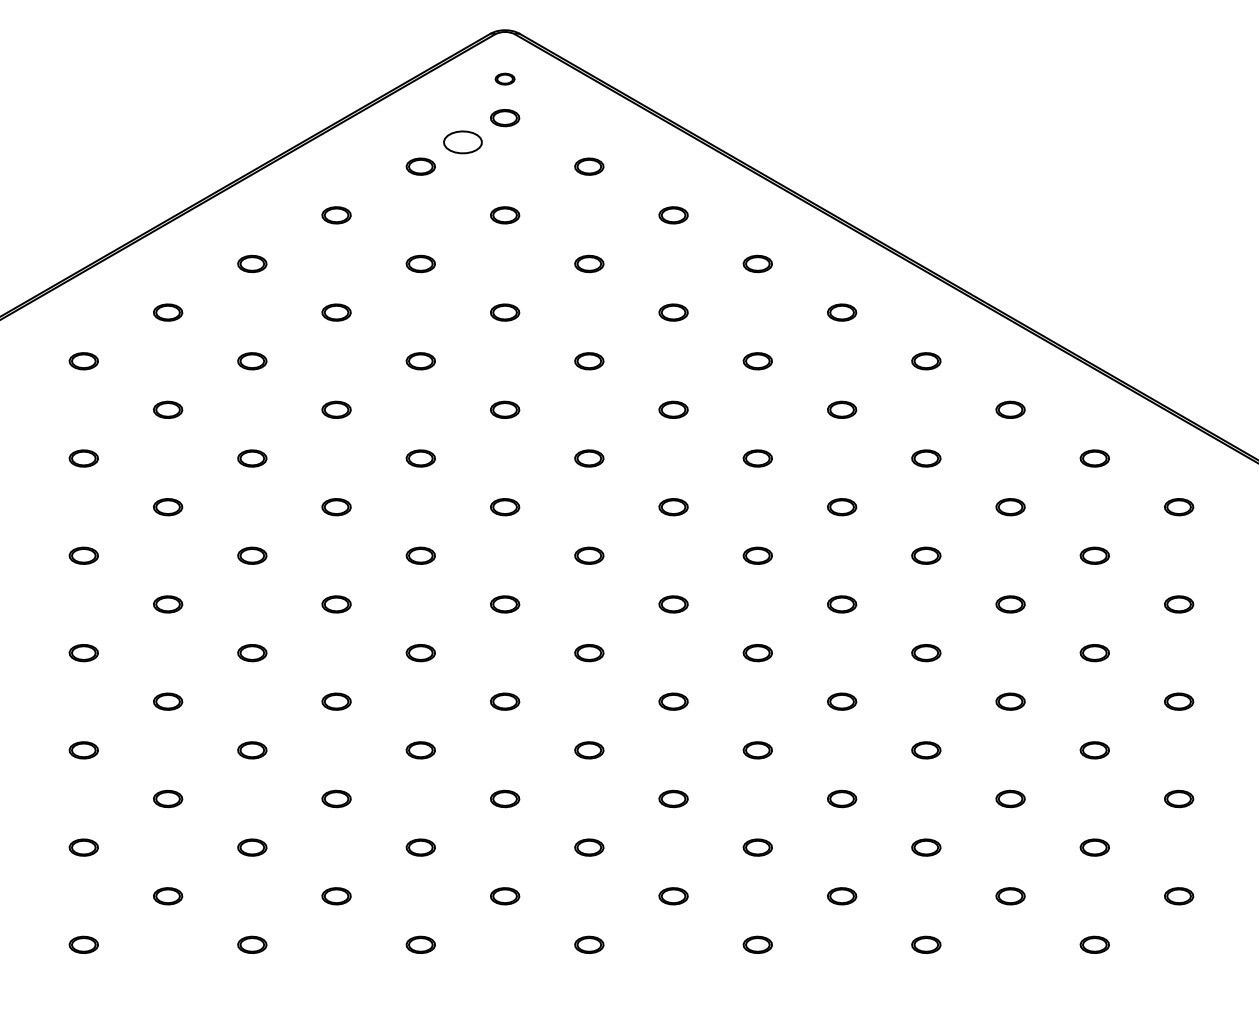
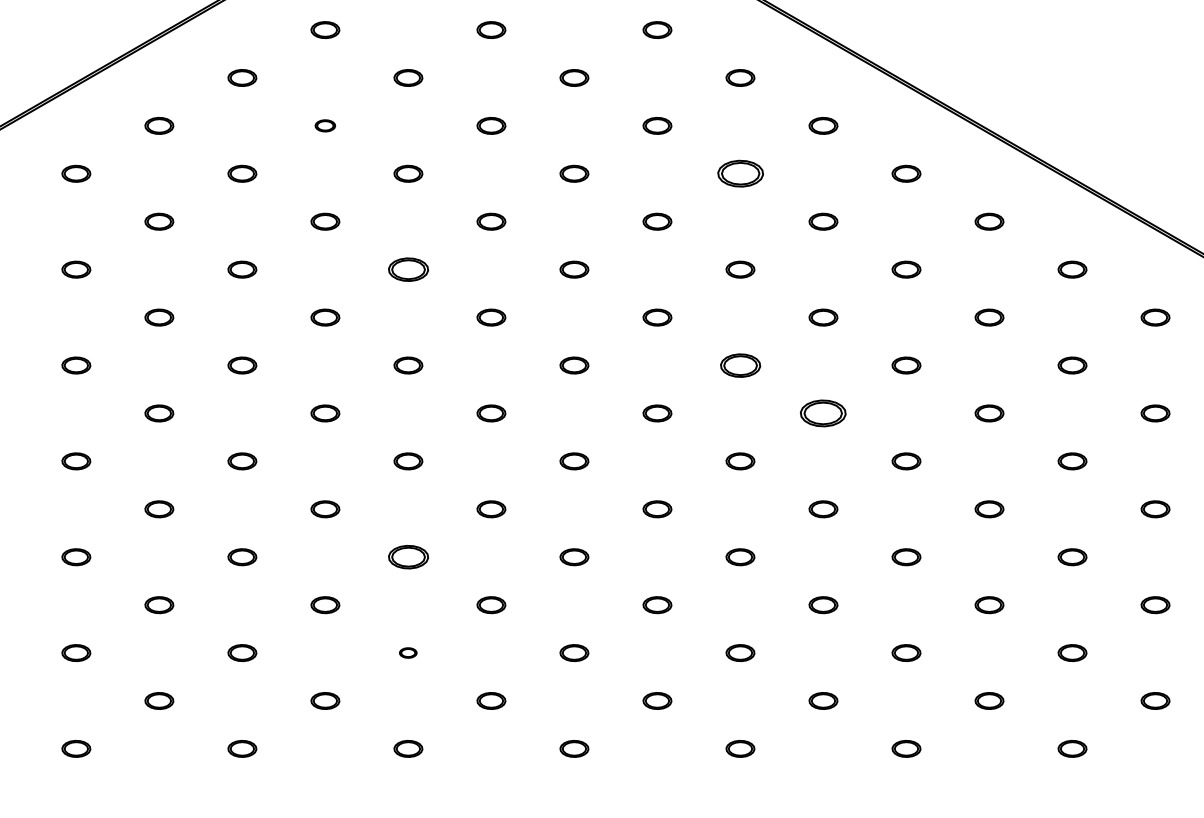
part: (336, 312) -> (325, 125), size x0.7
part: (757, 361) -> (740, 174), size x1.6
part: (420, 458) -> (408, 269), size x1.4
part: (757, 555) -> (740, 365), size x1.4
part: (842, 604) -> (823, 413), size x1.6
part: (420, 750) -> (408, 557), size x1.4
part: (420, 847) -> (408, 652), size x0.6

